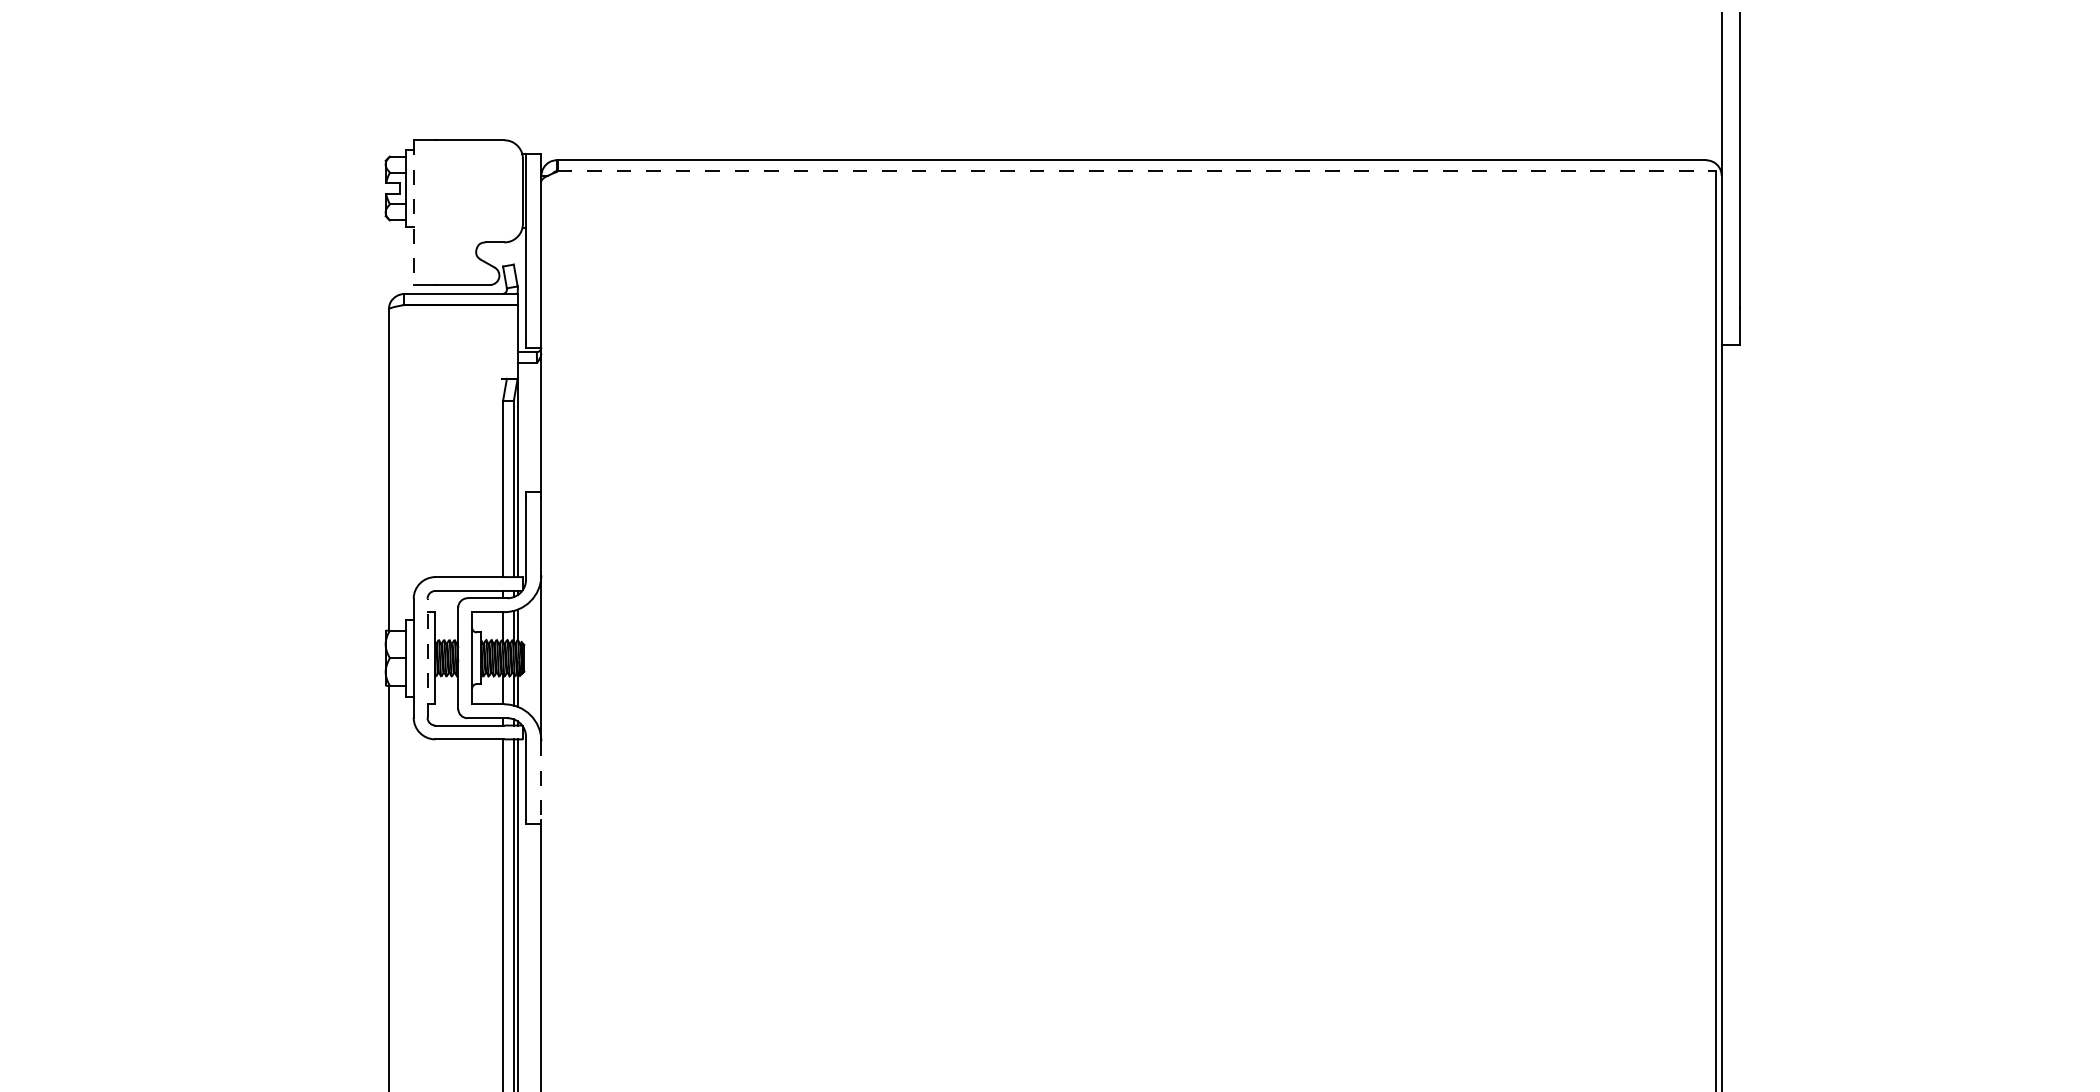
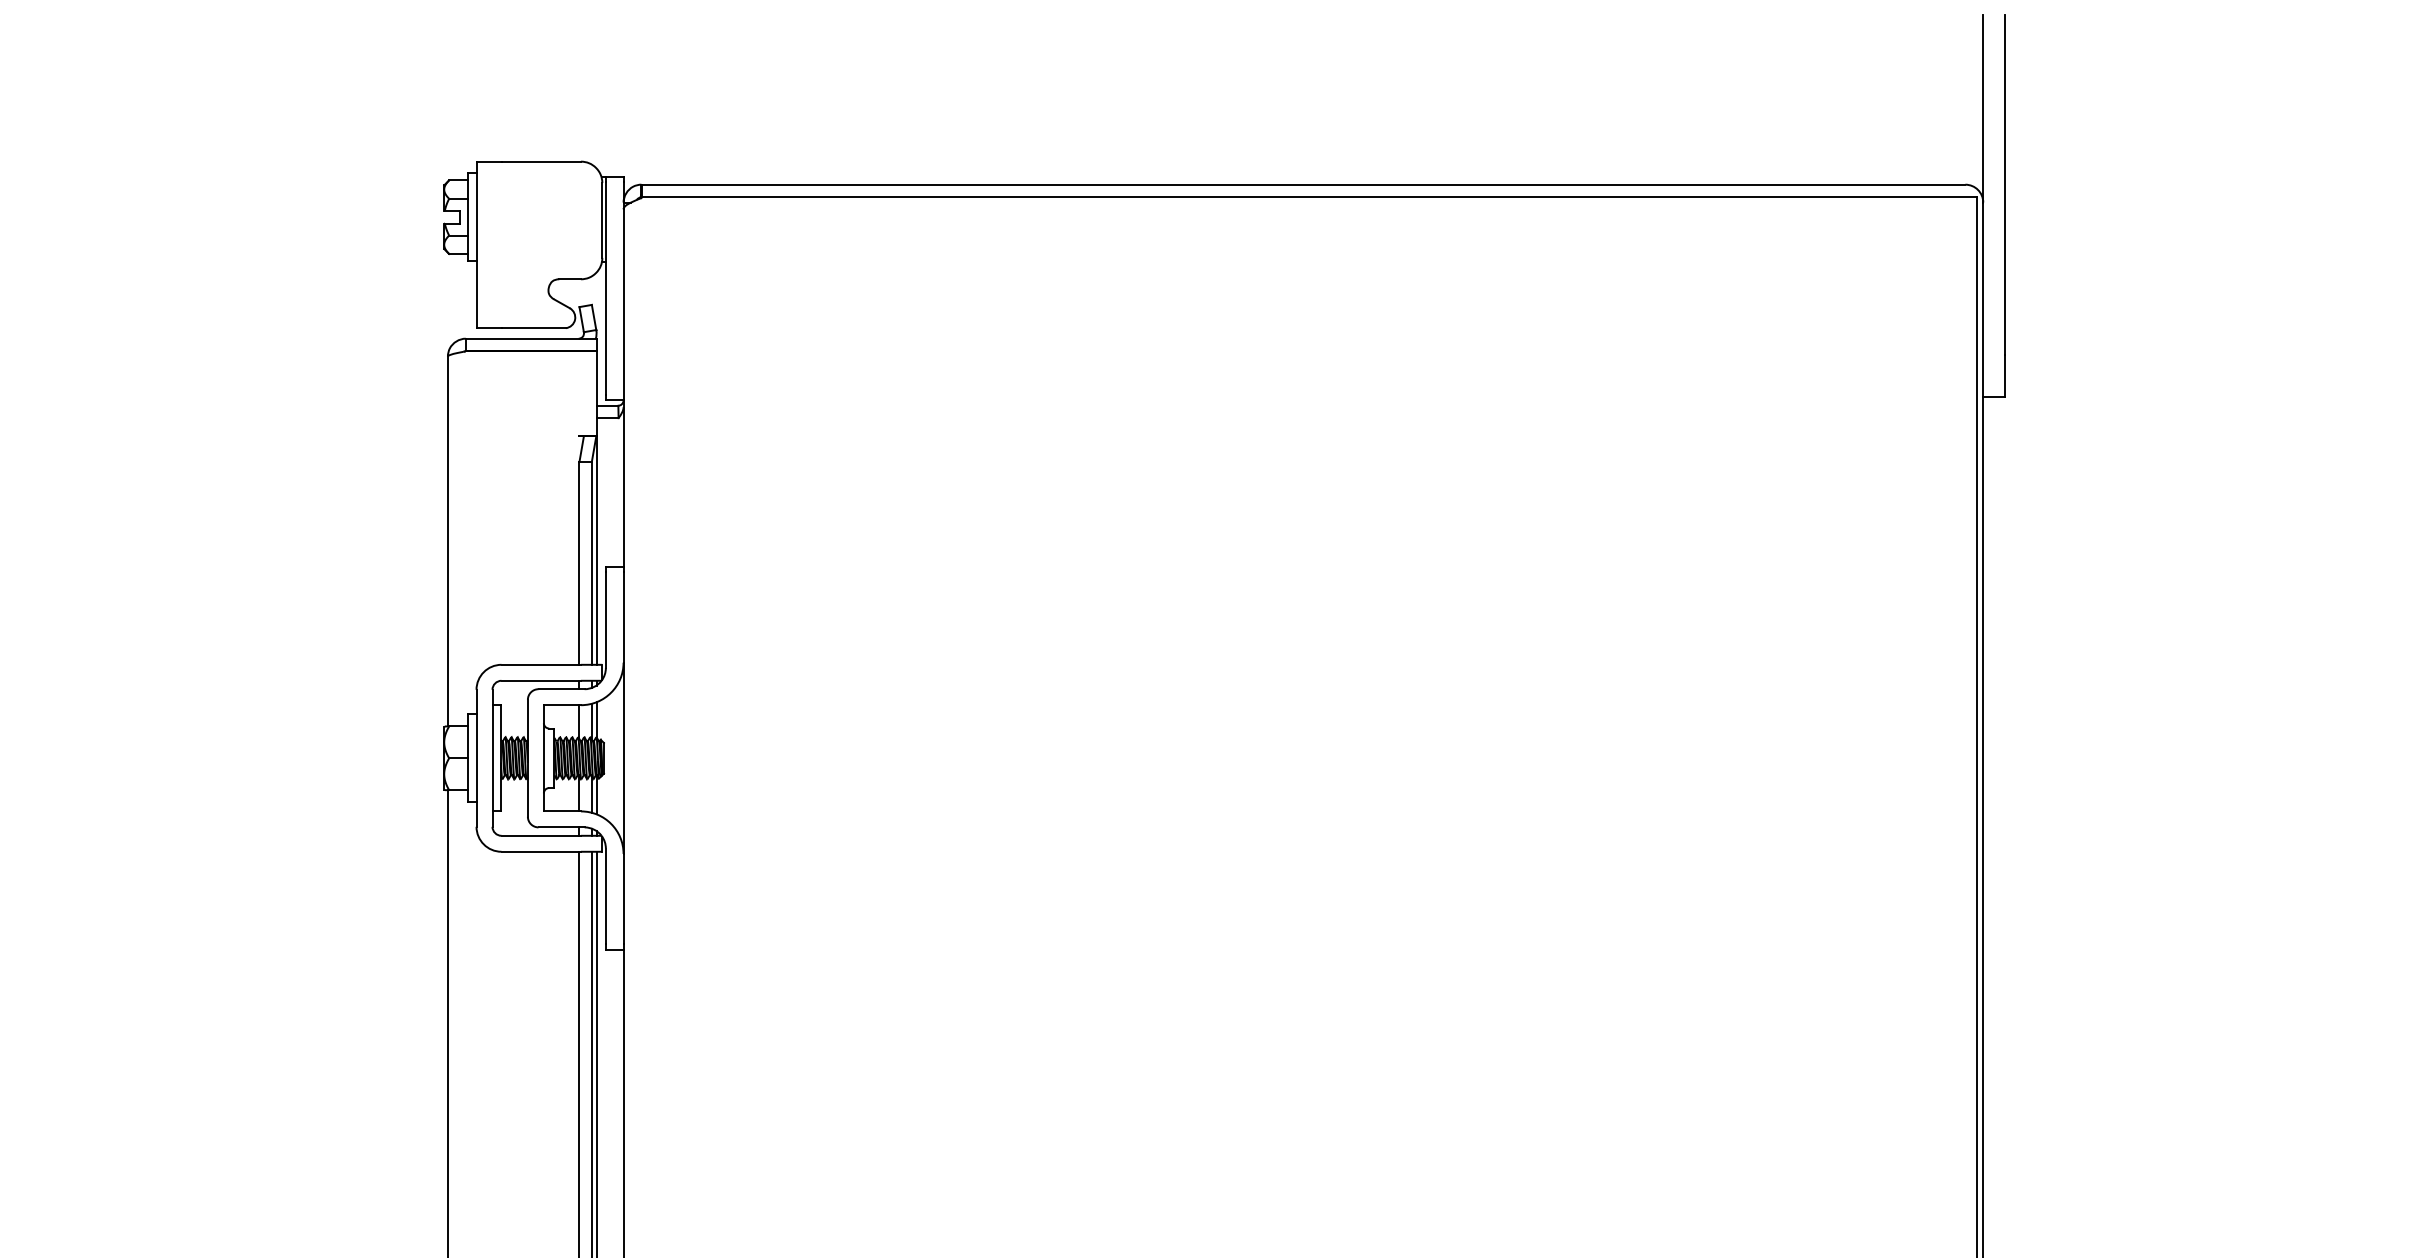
line: (1137, 171) -> (1310, 197), dashed -> solid
line: (413, 213) -> (476, 245), dashed -> solid
line: (427, 657) -> (492, 757), dashed -> solid
line: (541, 780) -> (623, 899), dashed -> solid

